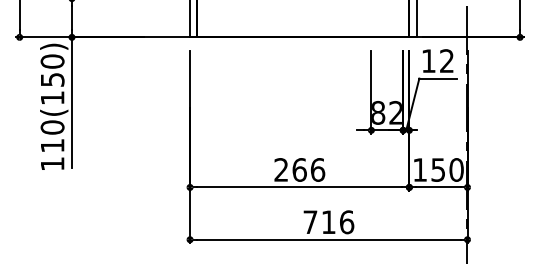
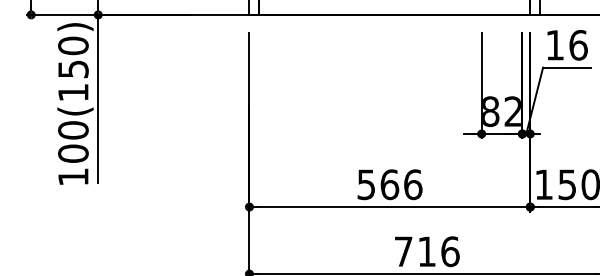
text: (447, 61) -> (579, 45), 12 -> 16
text: (52, 145) -> (73, 153), 110(150) -> 100(150)
text: (280, 169) -> (365, 184), 266 -> 566

